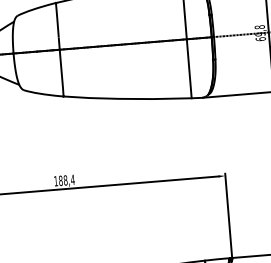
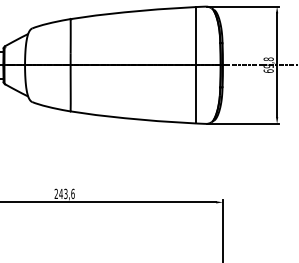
text: (64, 180) -> (64, 193), 188,4 -> 243,6

